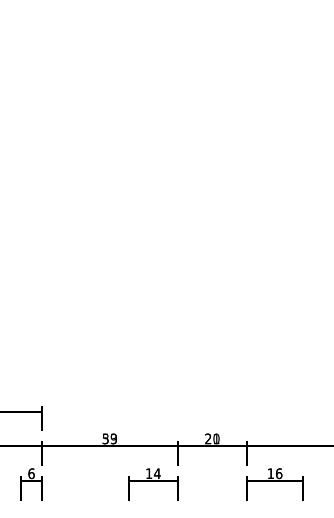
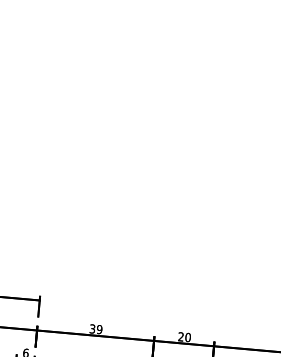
text: (110, 438) -> (96, 328), 53 -> 39
text: (216, 438) -> (188, 337), 21 -> 20

